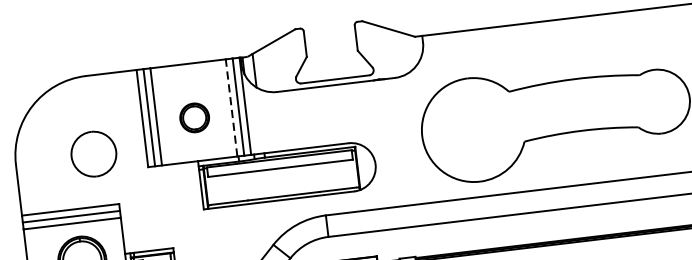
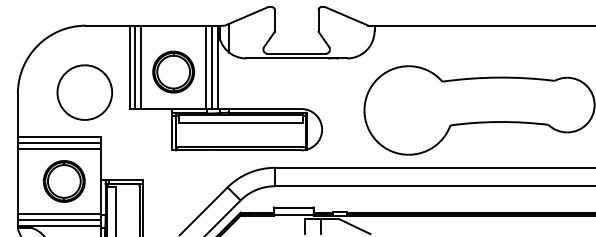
line: (232, 108) -> (206, 67), dashed -> solid
part: (194, 117) -> (173, 71), size x1.67
part: (93, 154) -> (84, 92), size x1.43

